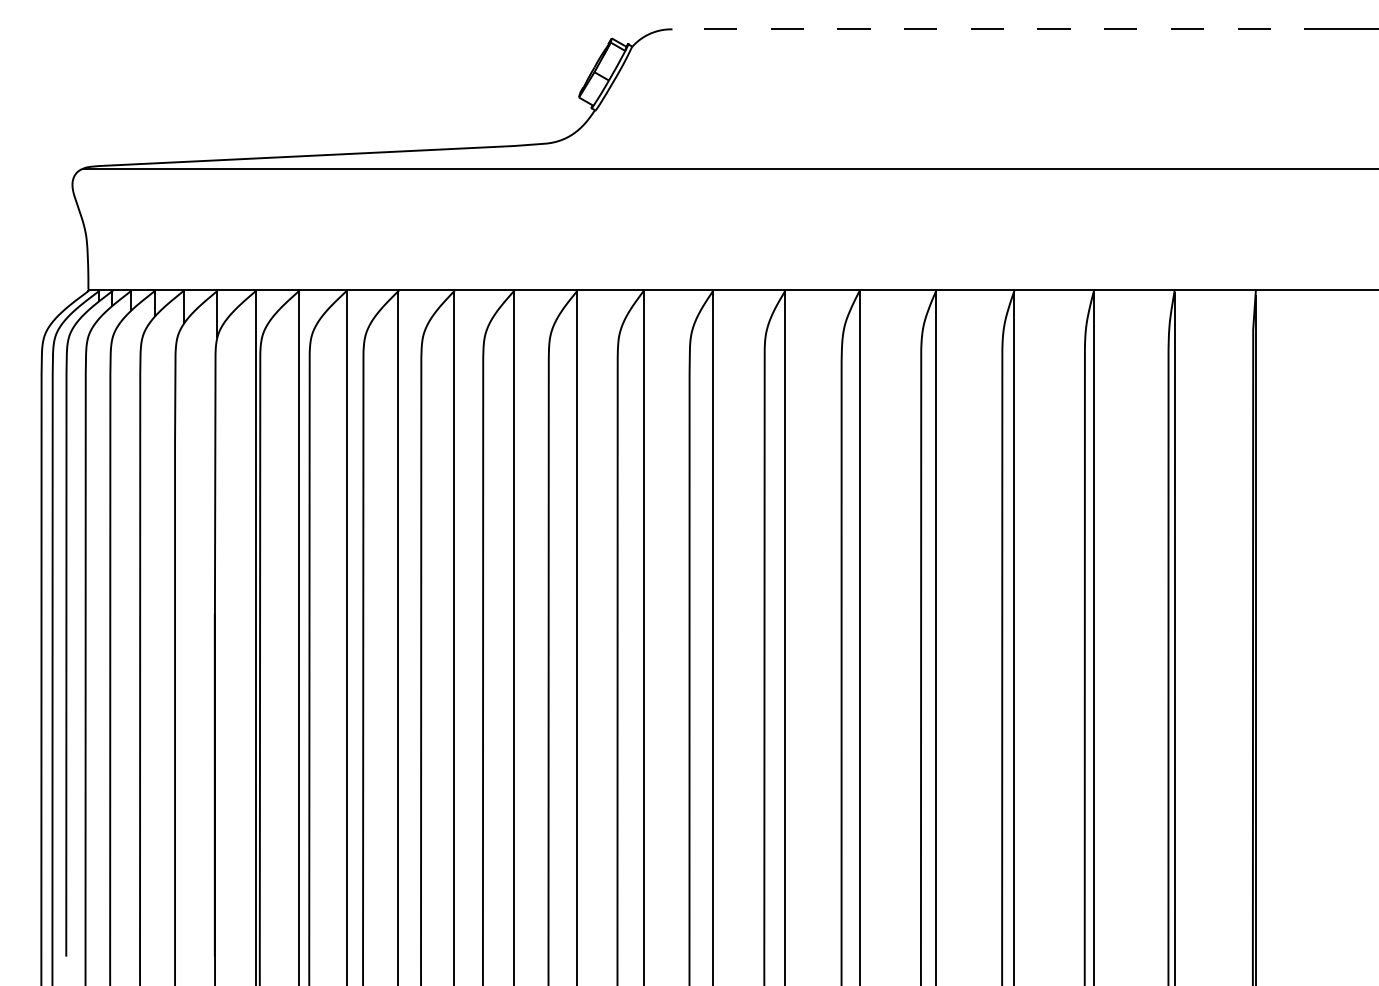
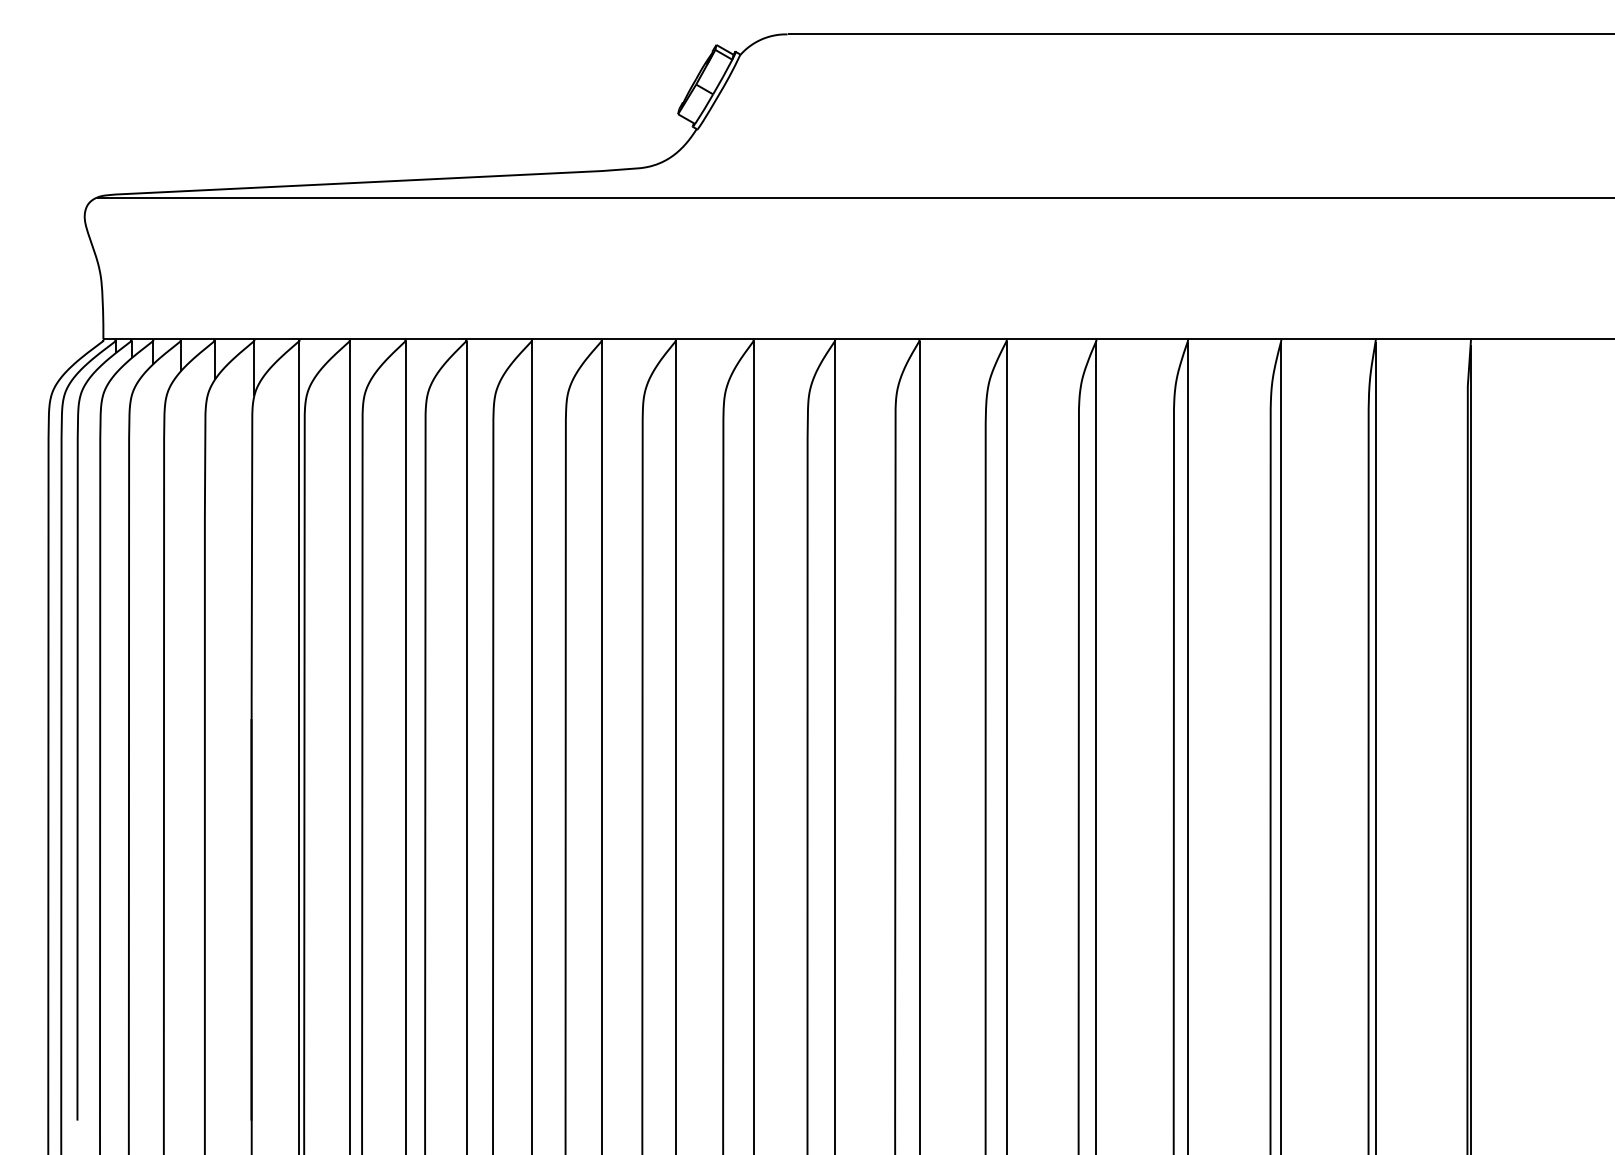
line: (1005, 29) -> (1177, 34), dashed -> solid

